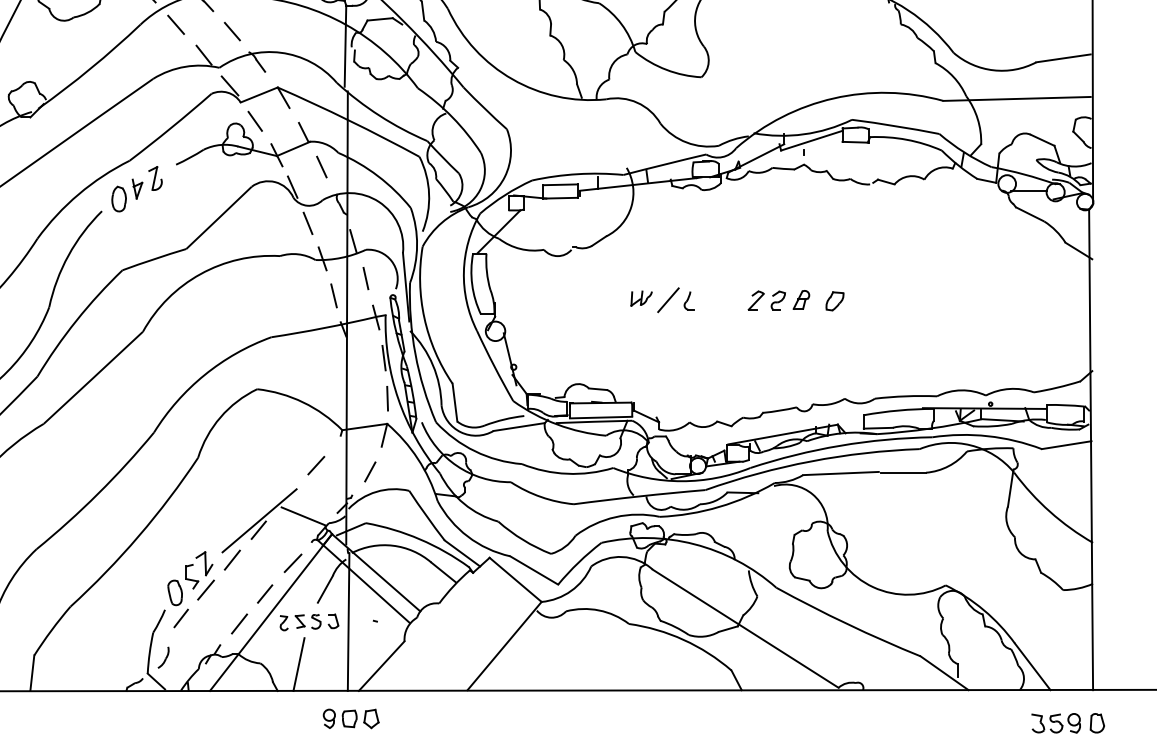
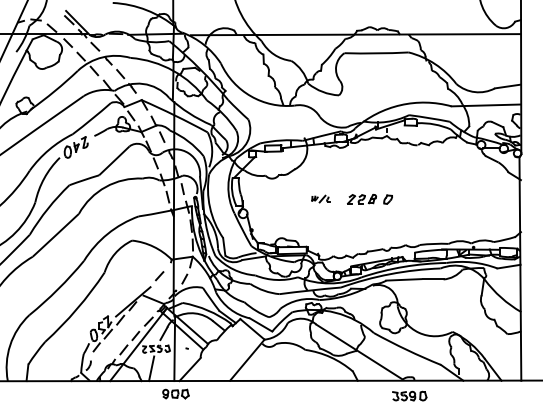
part: (661, 298) -> (320, 198), size x0.6
part: (794, 300) -> (369, 199), moved
part: (1067, 721) -> (409, 395), moved

